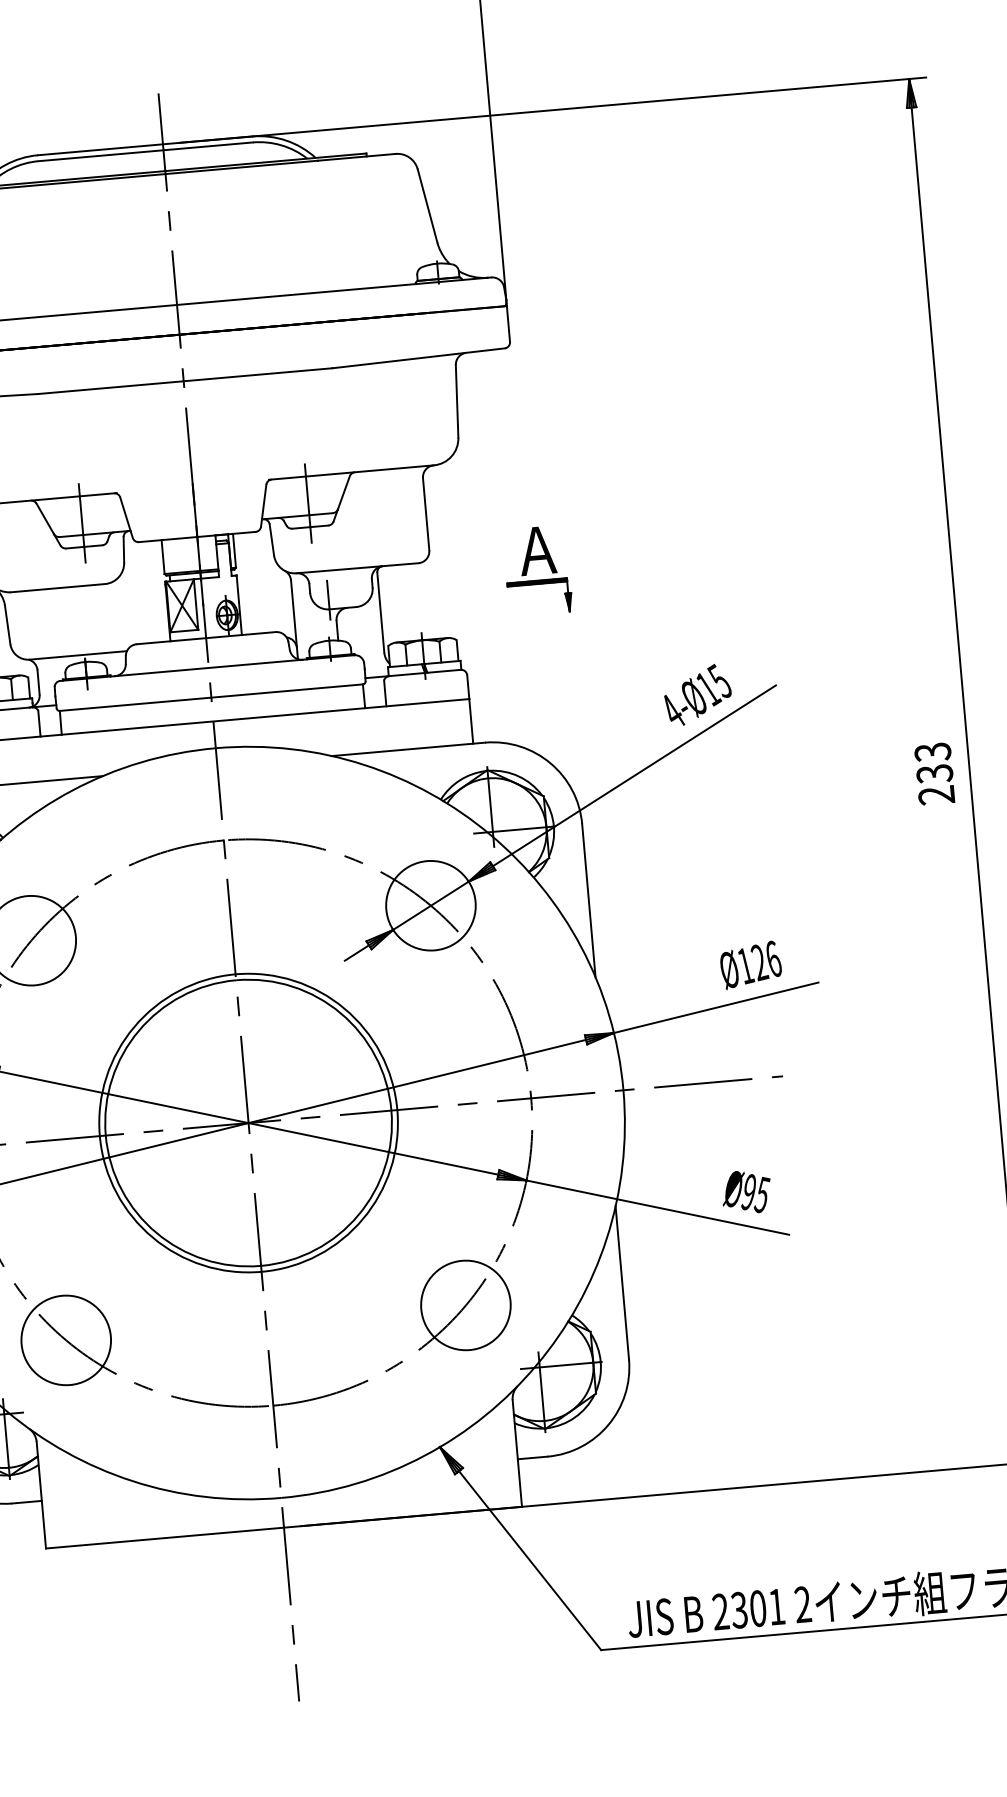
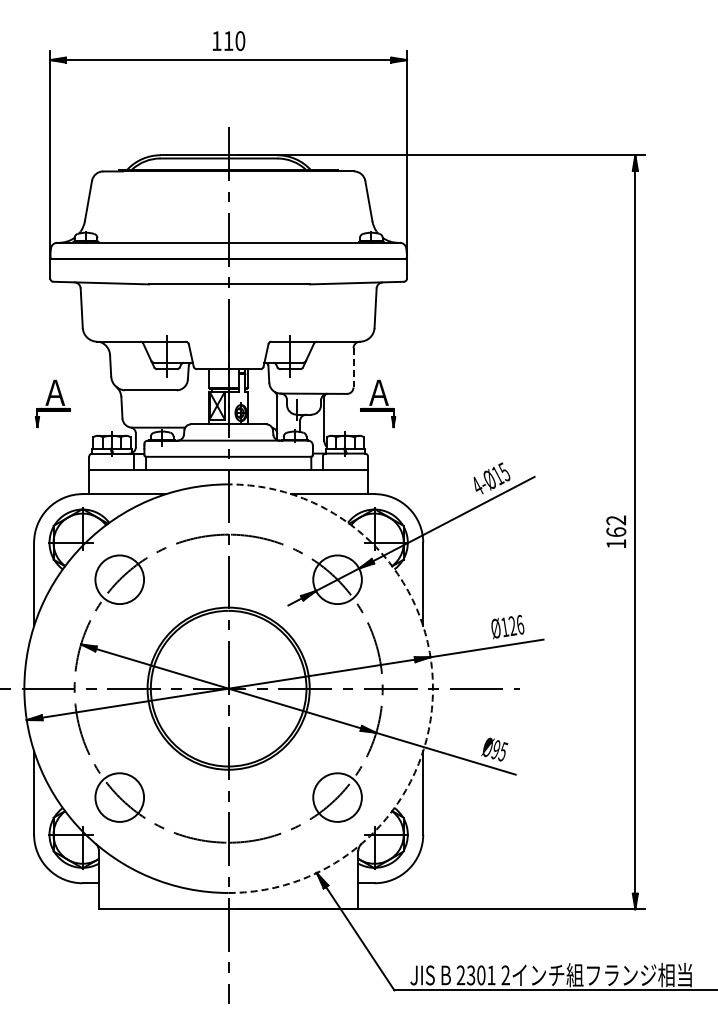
line: (426, 513) -> (353, 367), solid -> dashed
part: (538, 570) -> (378, 403), moved
text: (934, 772) -> (616, 531), 233 -> 162
arc: (622, 1090) -> (432, 688), solid -> dashed

